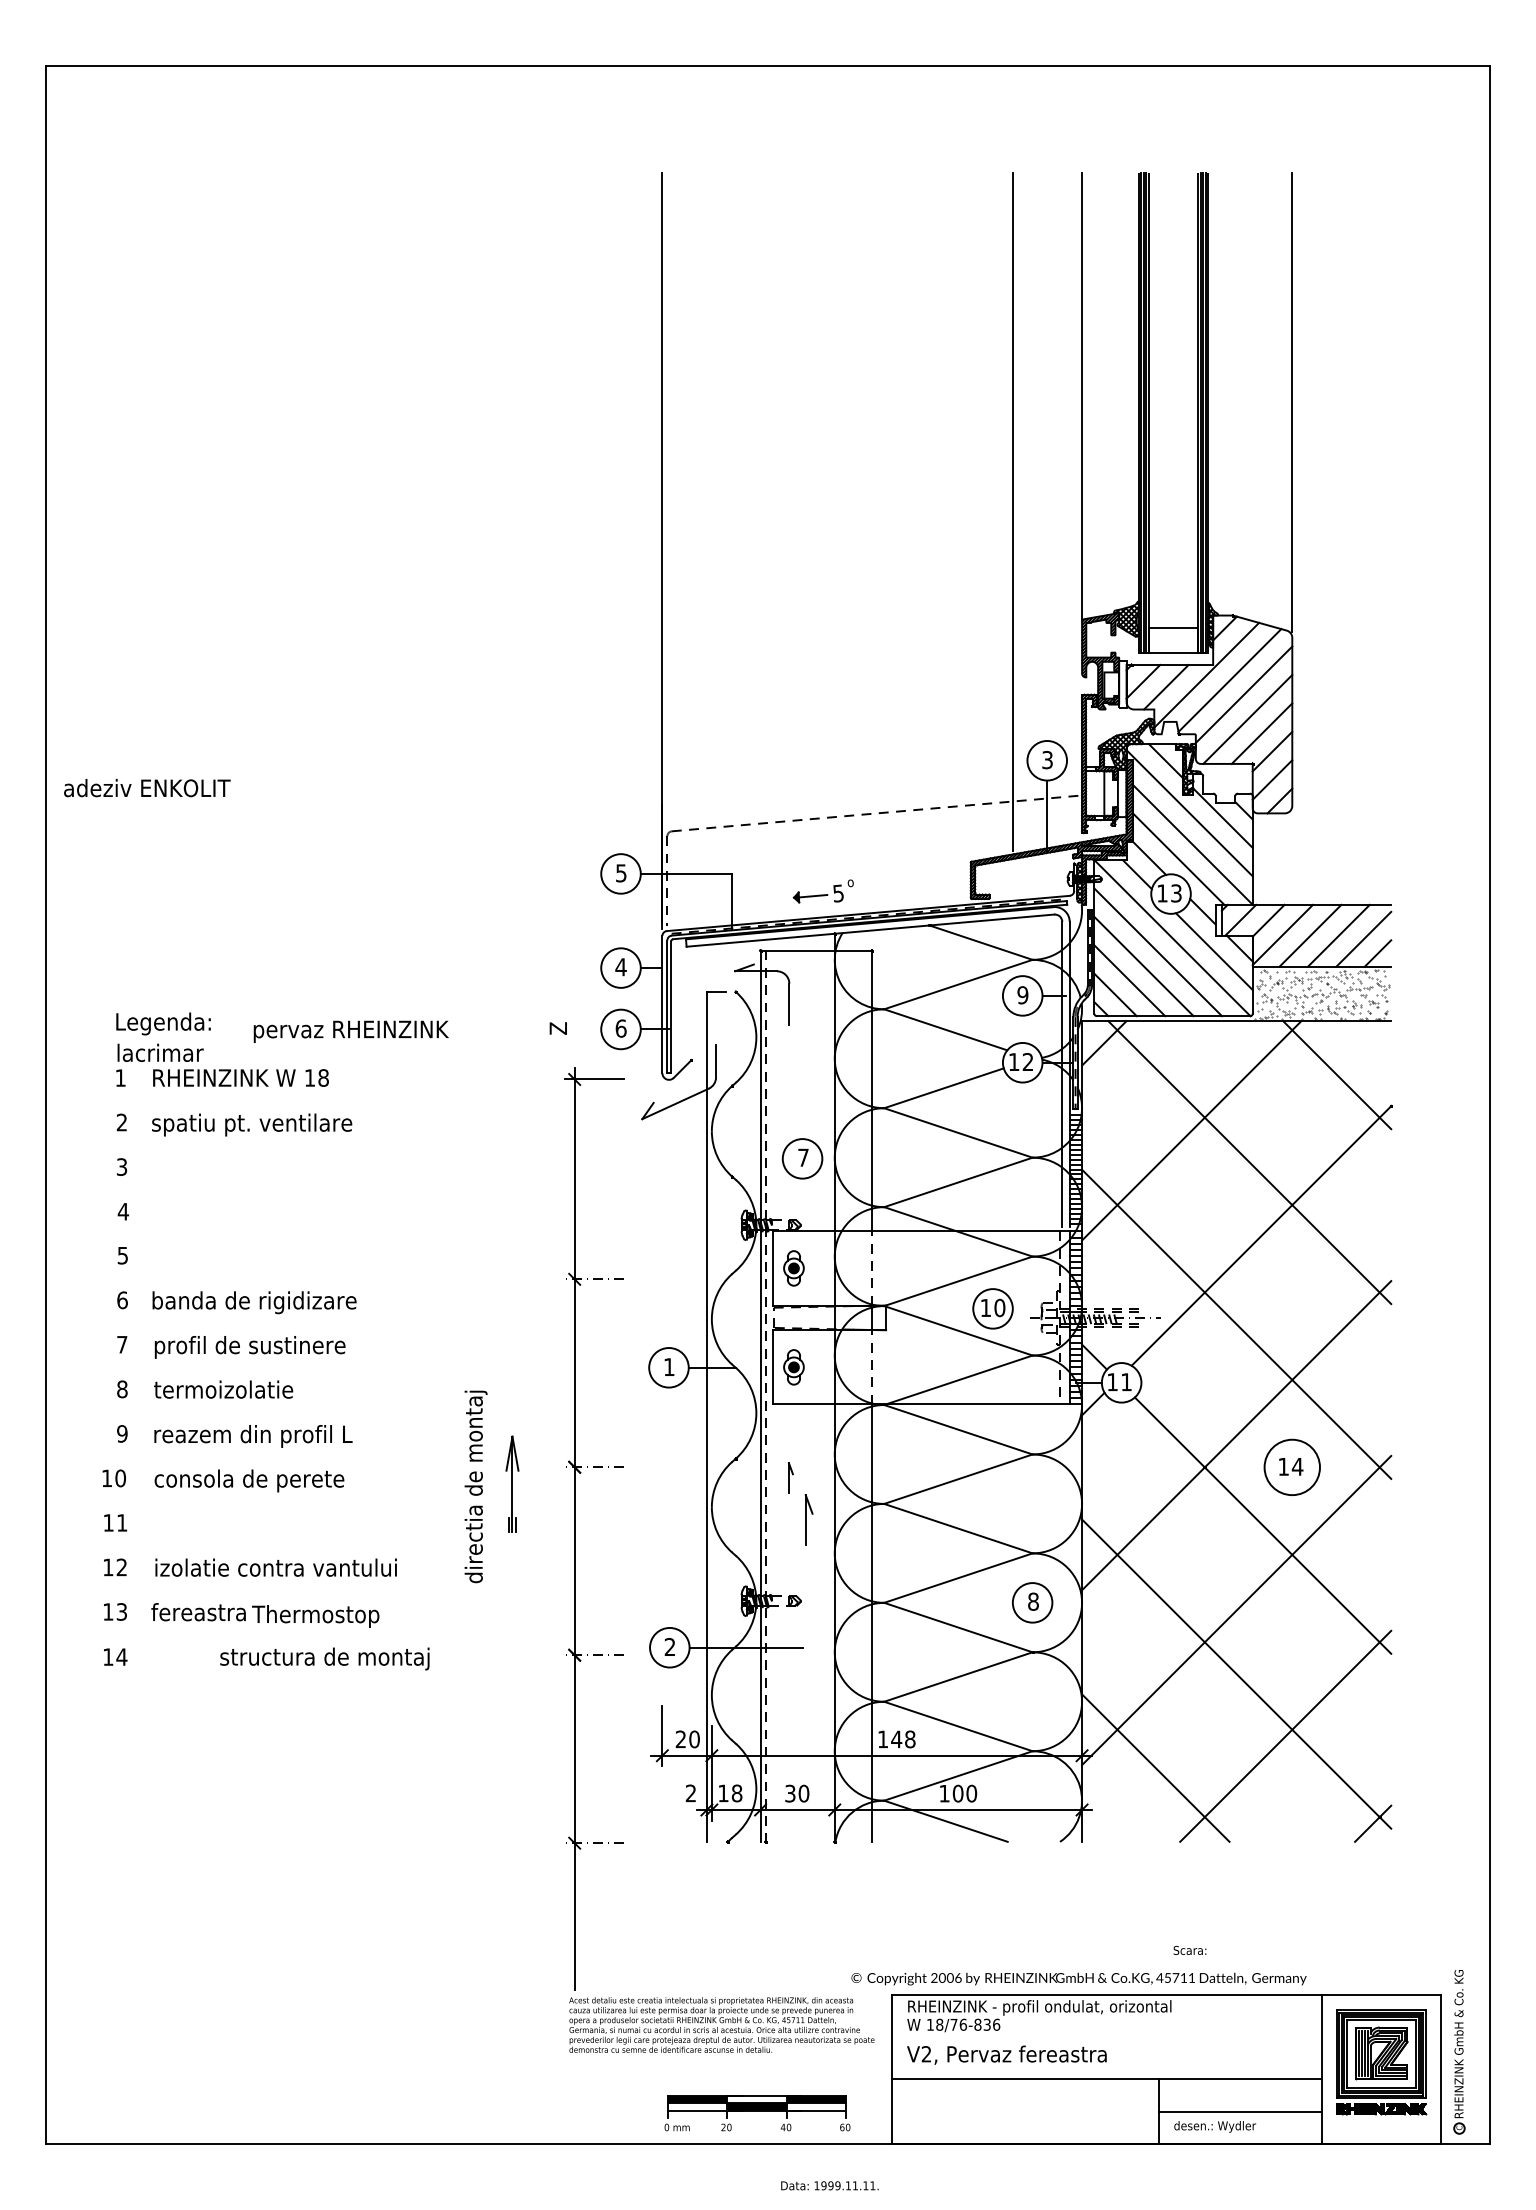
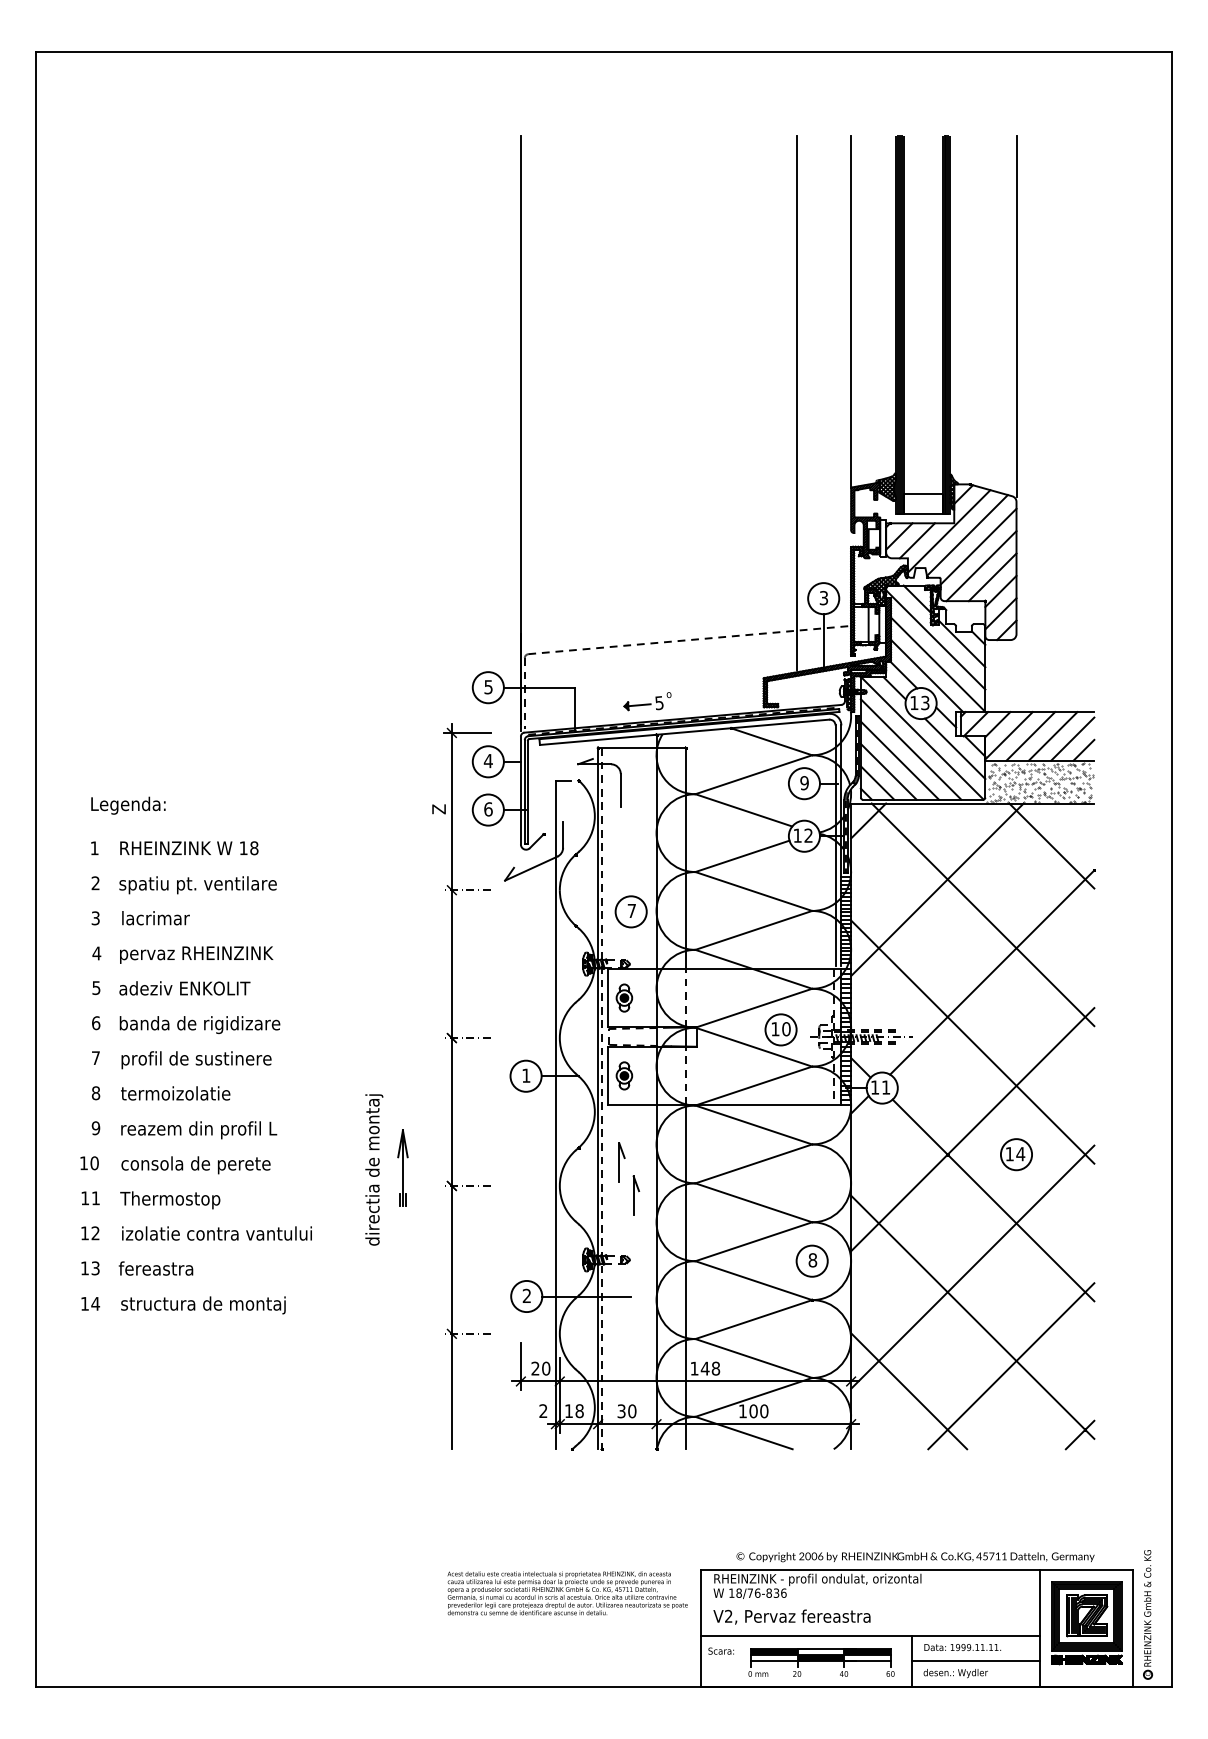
text: (147, 788) -> (185, 988), moved
text: (350, 1031) -> (196, 954), moved
text: (160, 1052) -> (155, 917), moved
circle: (1292, 1467) -> (1016, 1154), size x0.71
part: (790, 1477) -> (621, 1162), size x1.67
part: (575, 1528) -> (452, 1086), moved
text: (315, 1616) -> (170, 1200), moved
text: (324, 1658) -> (203, 1304), moved
text: (1189, 1949) -> (720, 1650), moved
text: (1078, 1978) -> (915, 1556), moved
part: (757, 2113) -> (821, 1662), moved
text: (829, 2185) -> (962, 1647), moved

